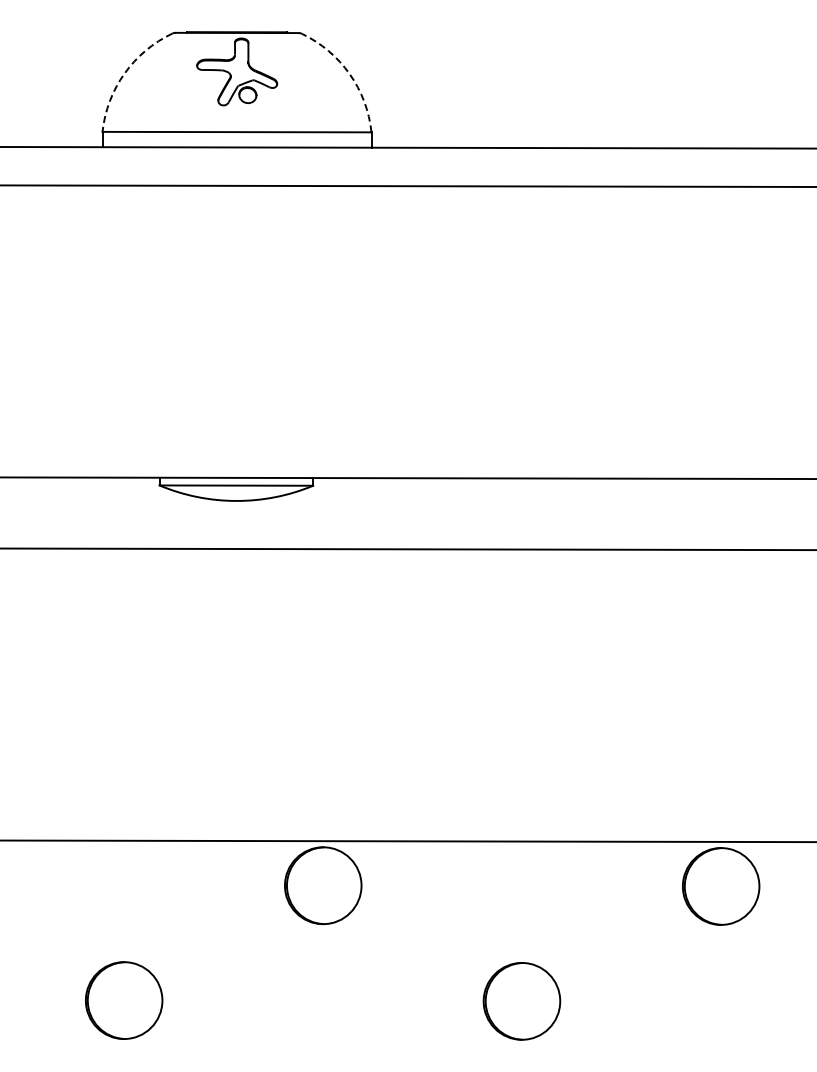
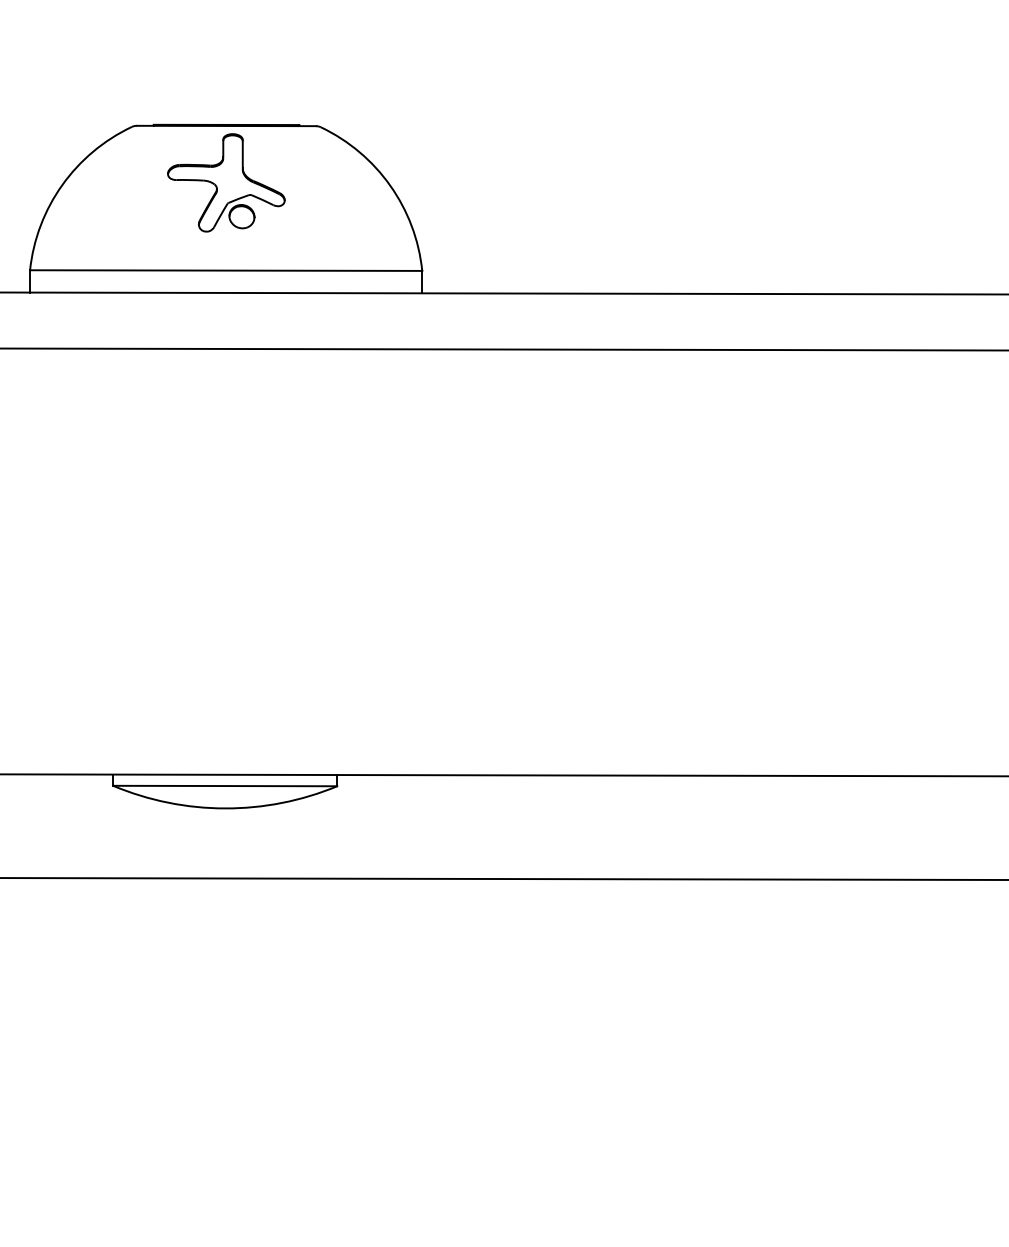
arc: (124, 73) -> (62, 185), dashed -> solid
arc: (349, 74) -> (390, 186), dashed -> solid

